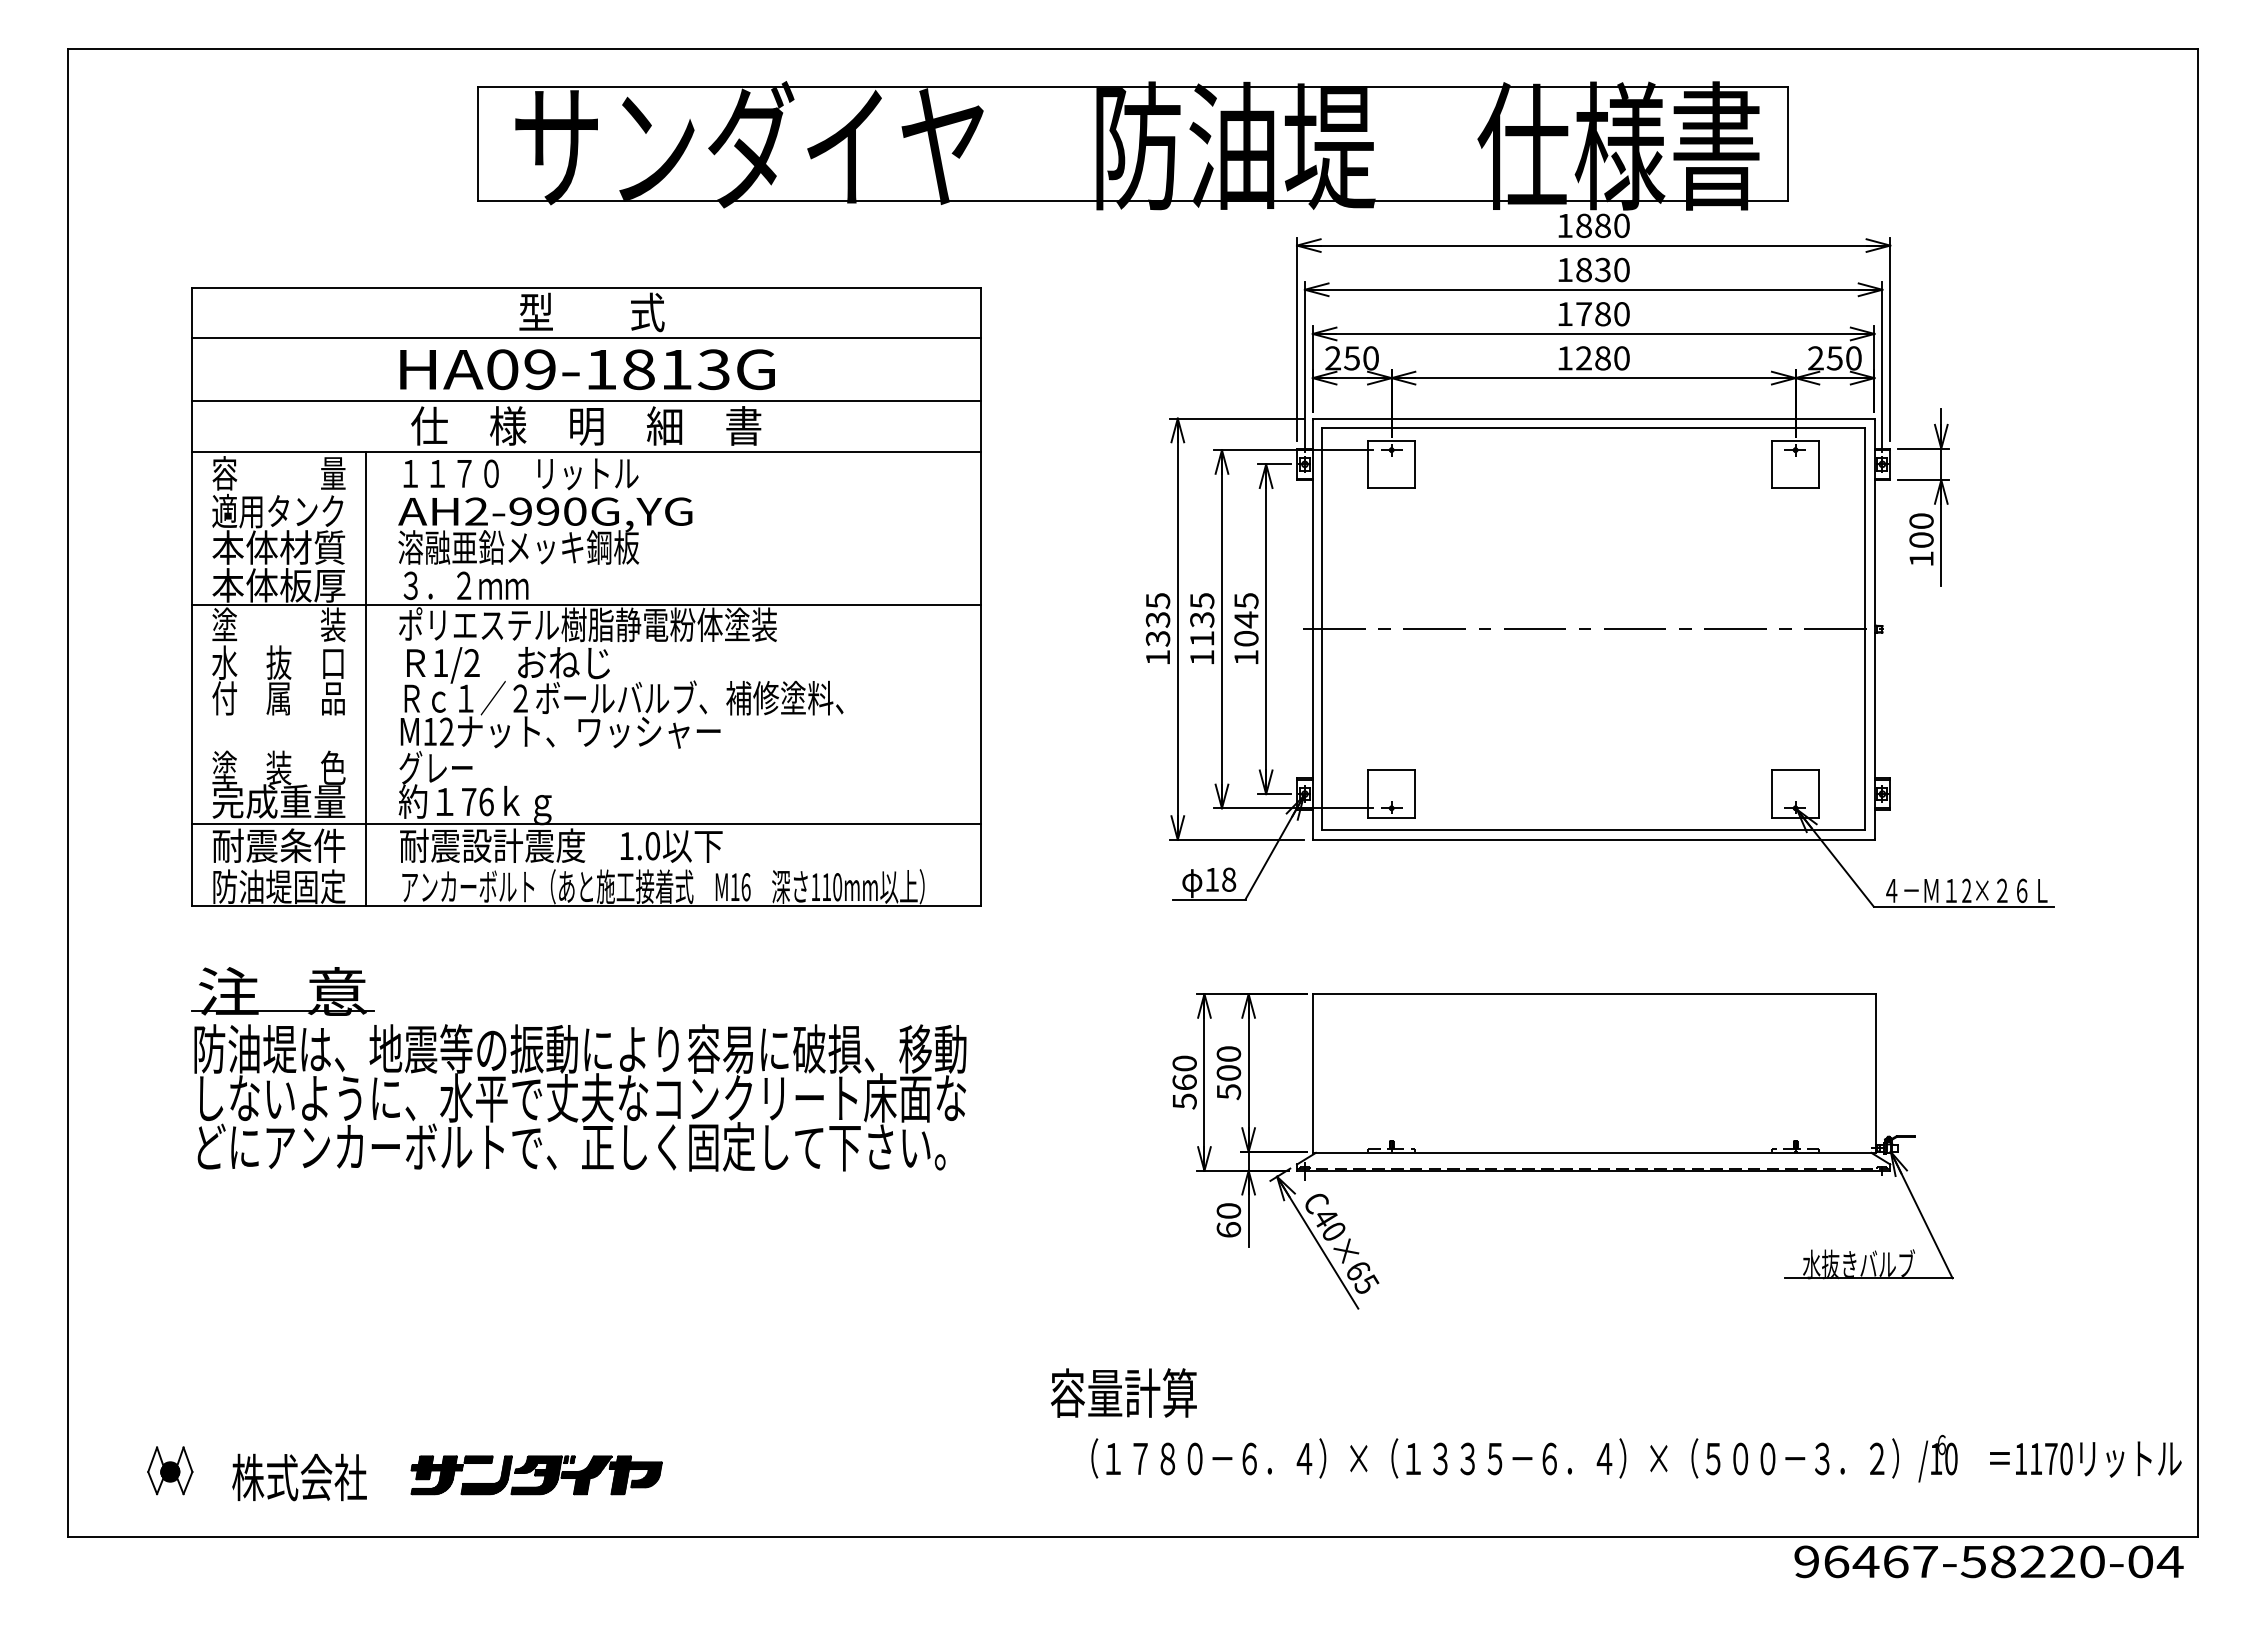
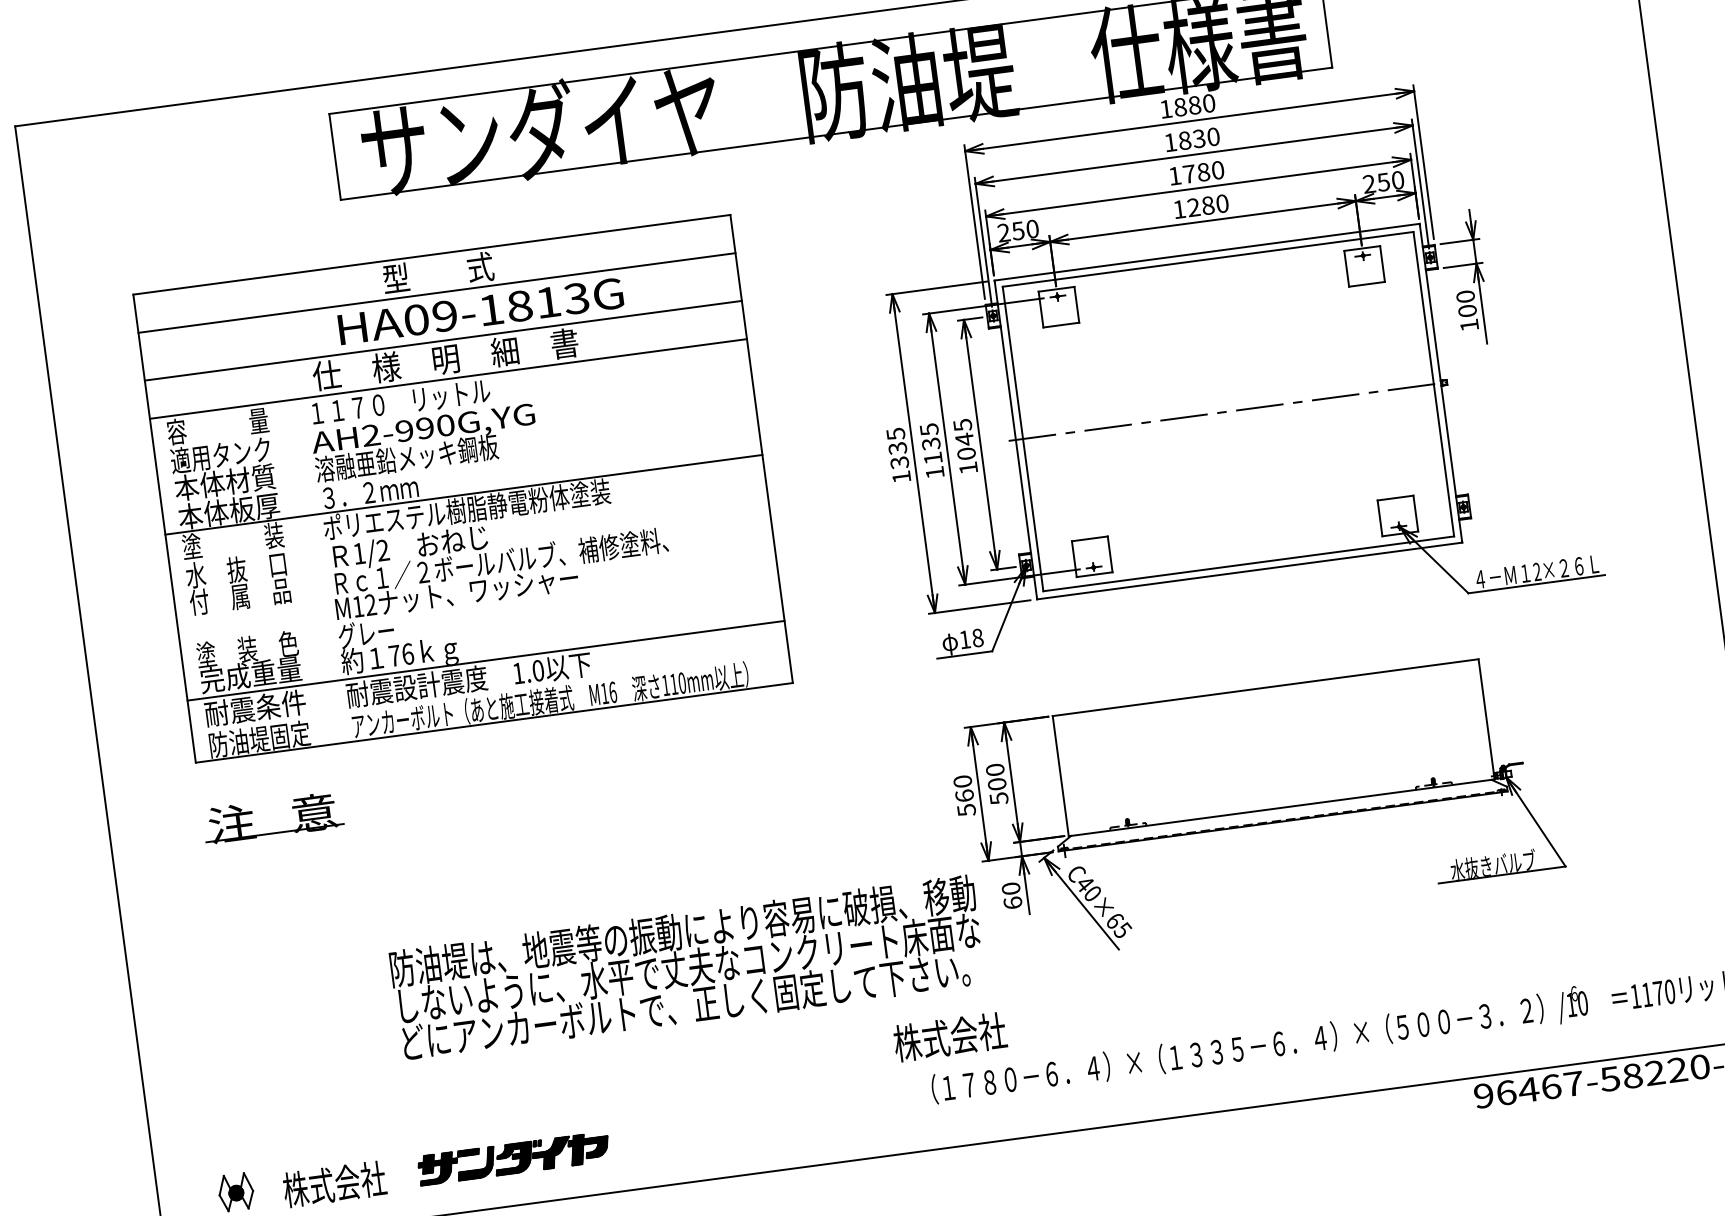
text: (587, 369) -> (480, 311), moved
line: (365, 678) -> (303, 572), removed
text: (580, 1097) -> (687, 967), moved
text: (1123, 1392) -> (949, 1036), 容量計算 -> 株式会社

